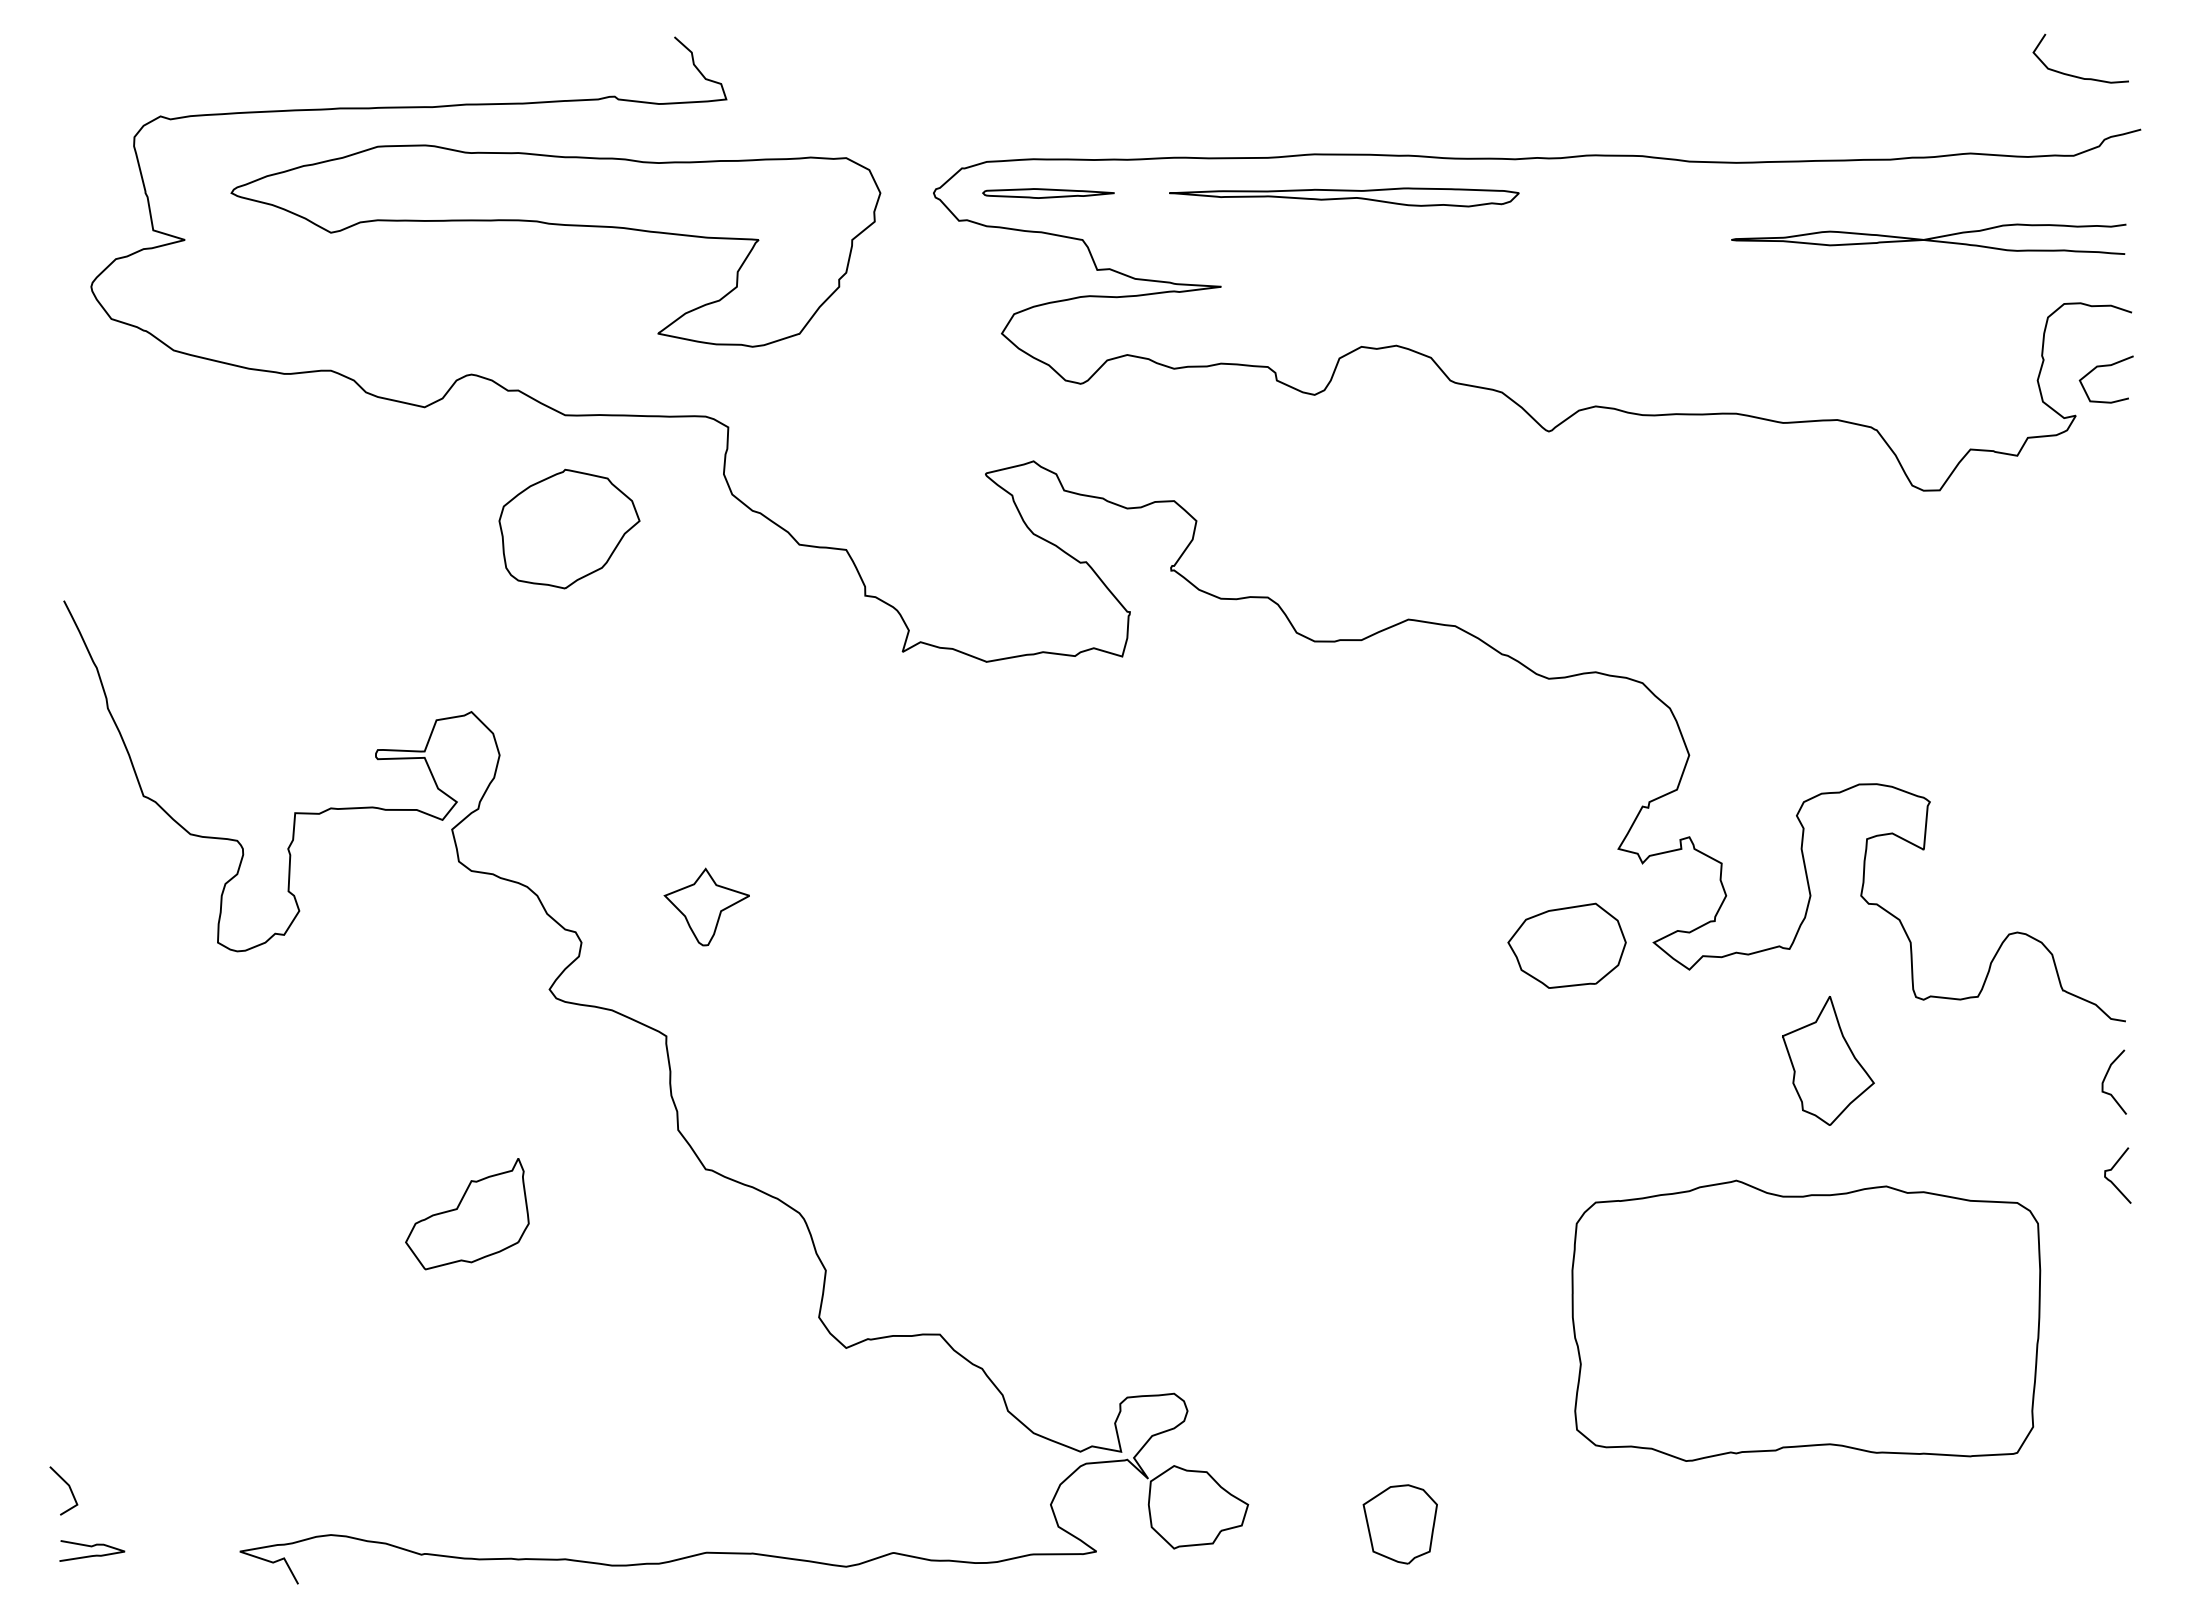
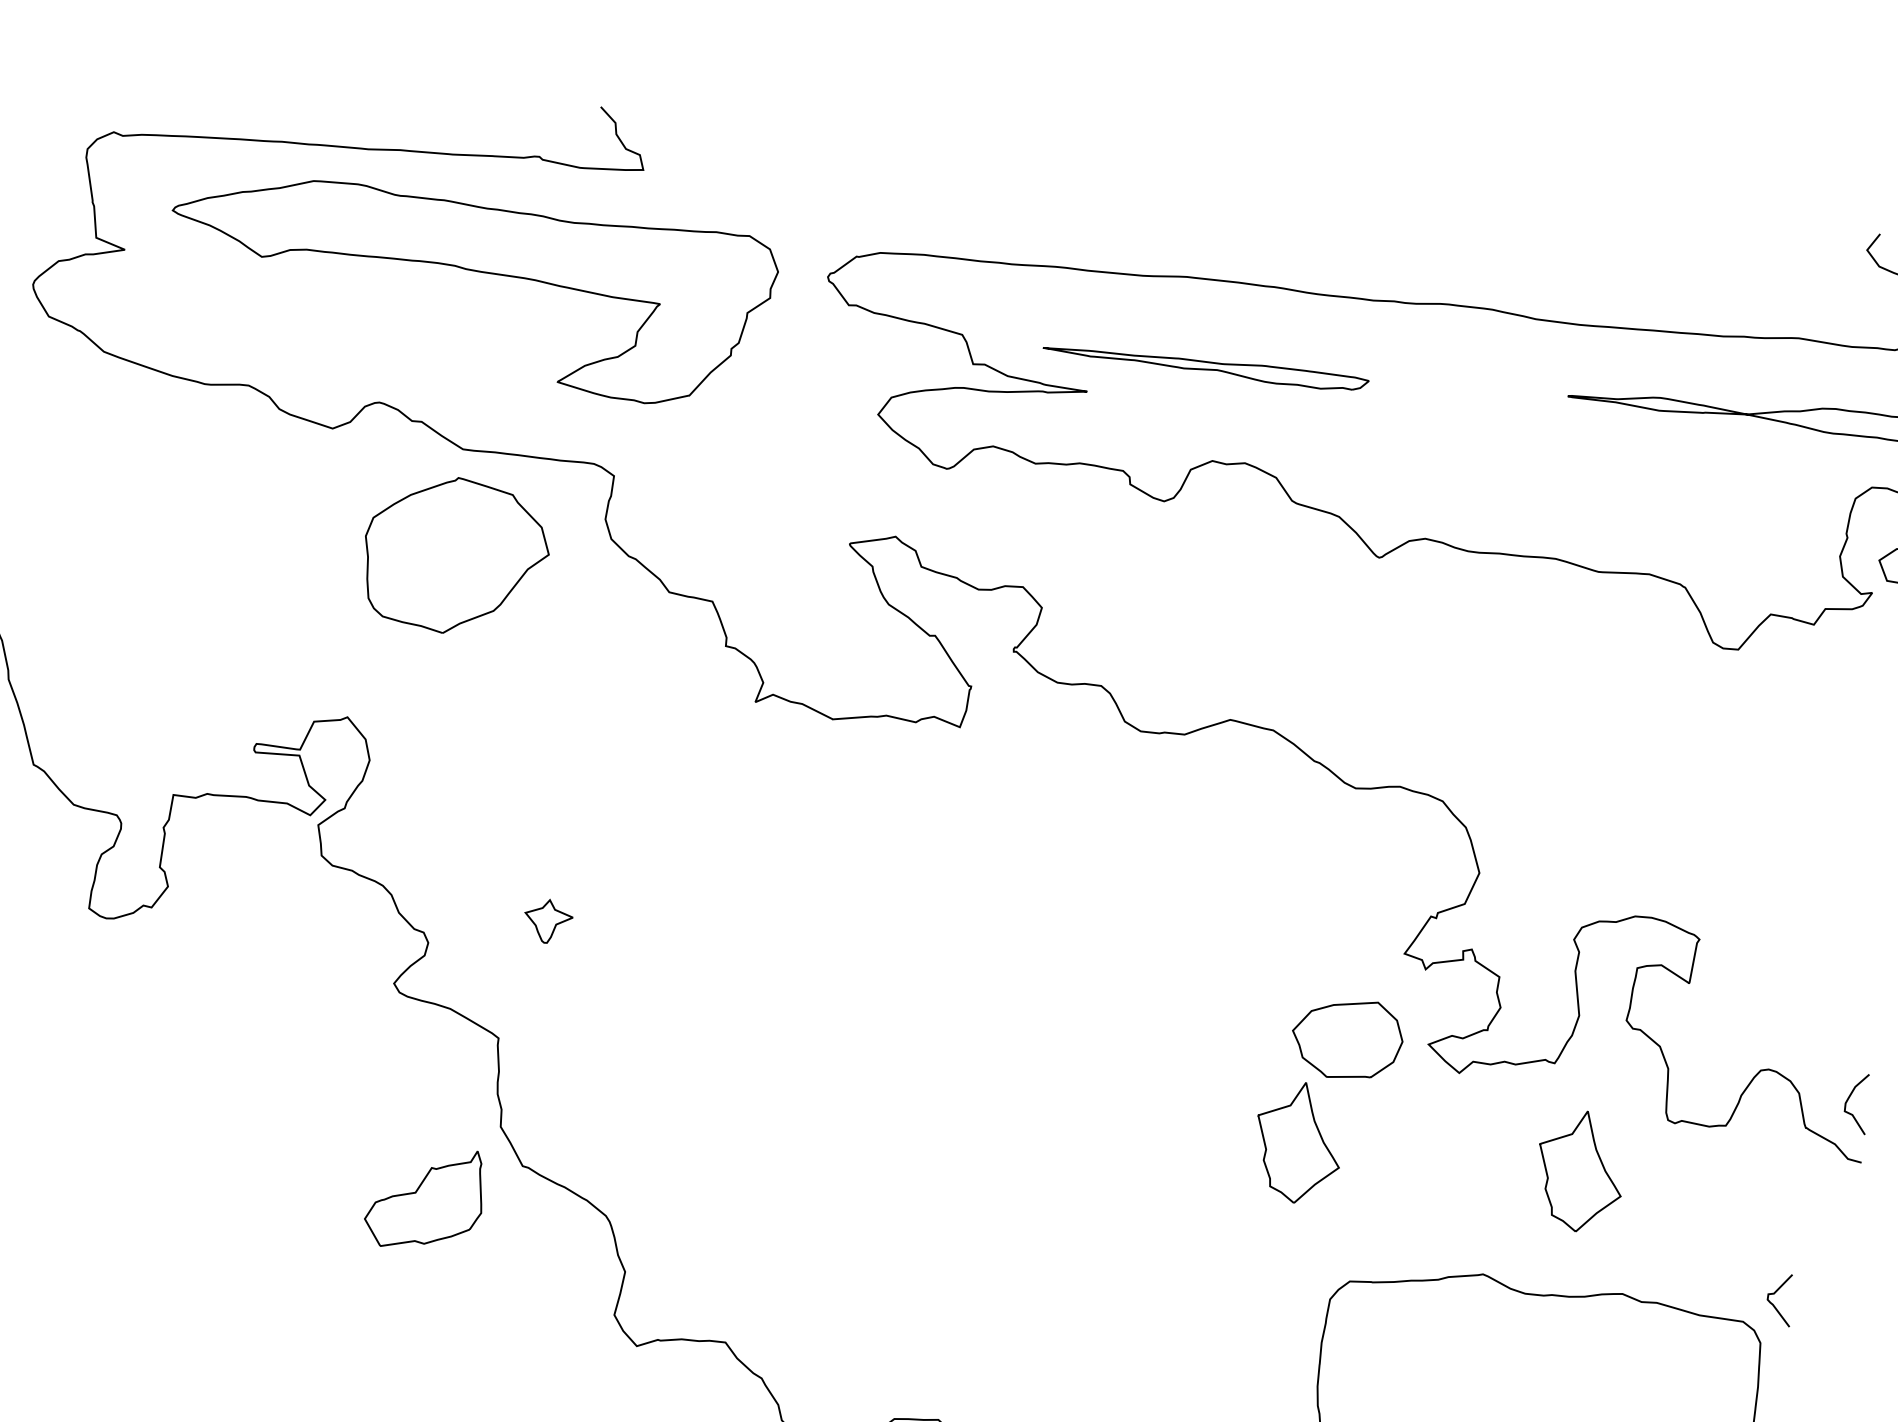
part: (1048, 193) -> (934, 288), removed
part: (1344, 197) -> (1205, 368), moved
part: (569, 528) -> (456, 555), size x1.4
part: (706, 906) -> (548, 921), size x0.6
part: (1526, 1060) -> (1298, 1142), added
curve: (2106, 1077) -> (1849, 1098), moved
curve: (2112, 1169) -> (1775, 1293), moved
part: (467, 1214) -> (424, 1198), moved

